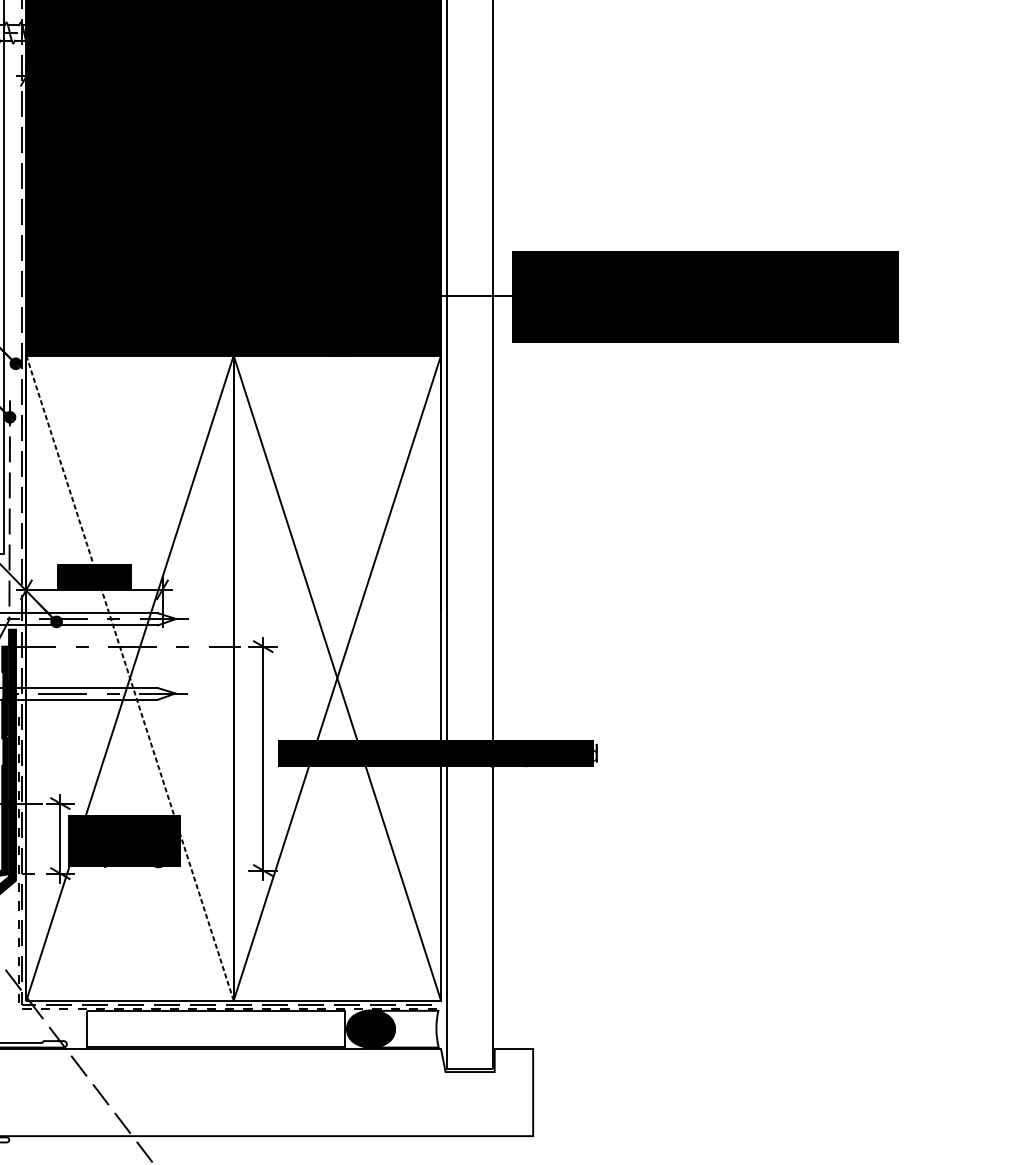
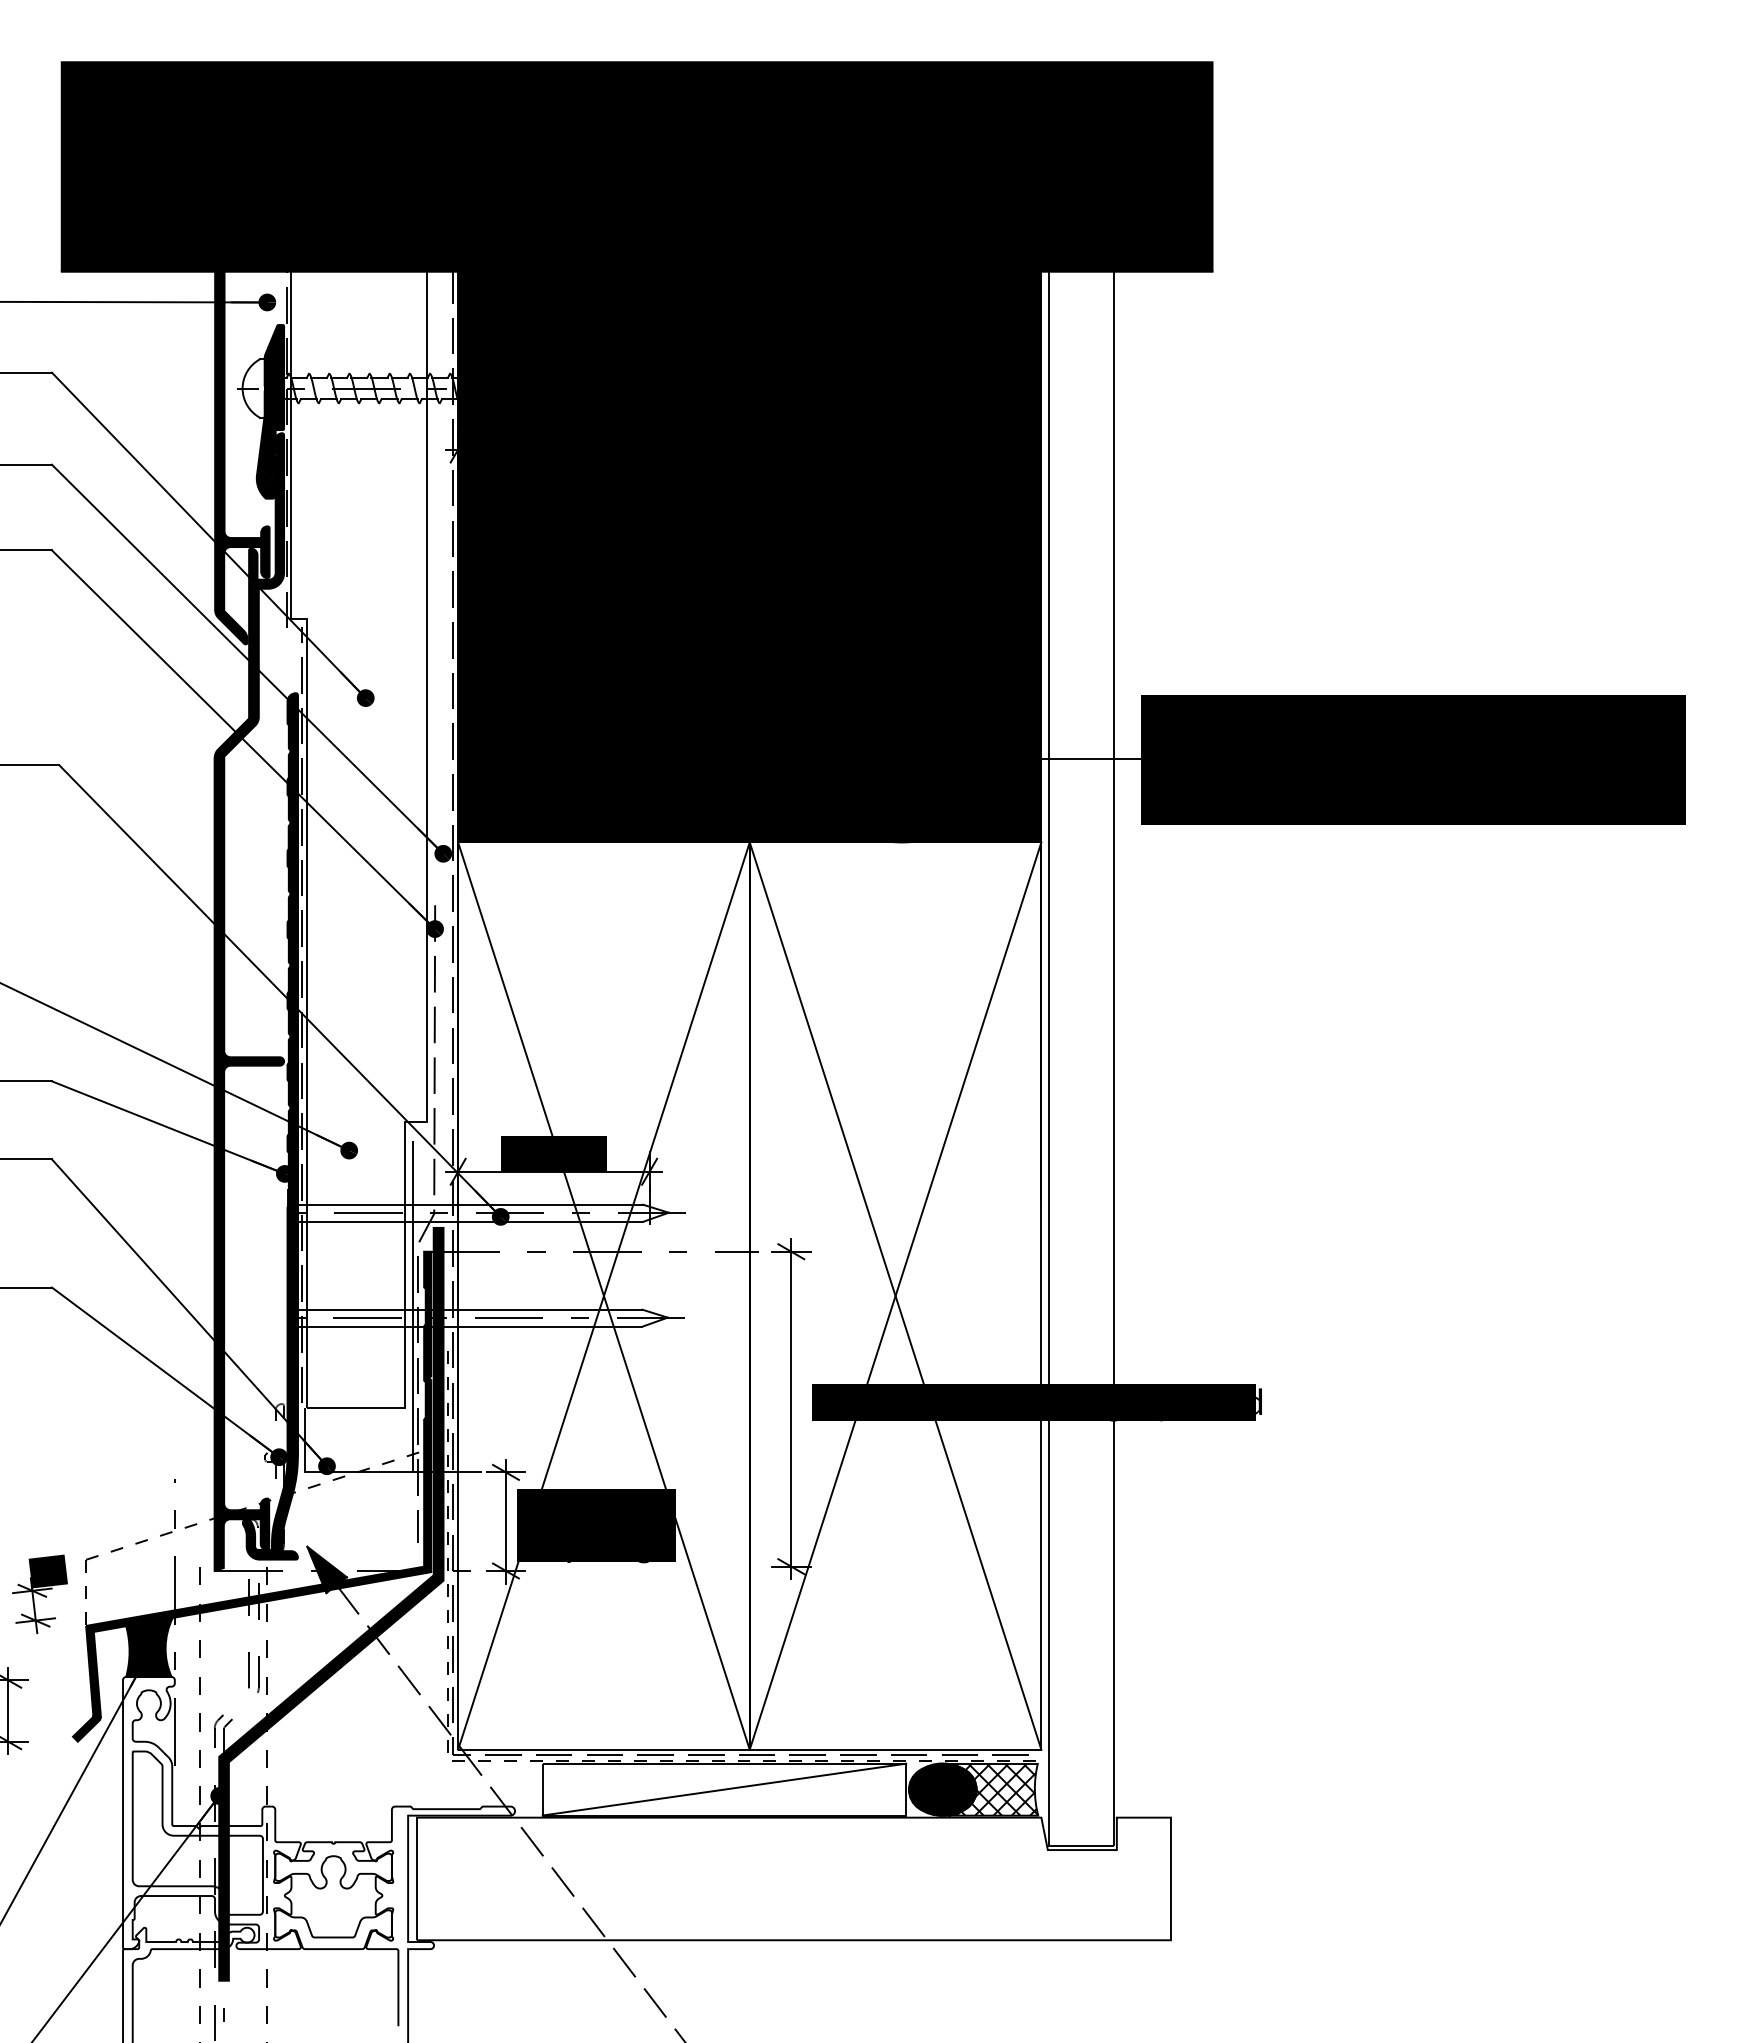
line: (129, 677) -> (603, 1295), dashed -> solid
line: (215, 1028) -> (724, 1789), added
hatch: (407, 1028) -> (994, 1789), added

